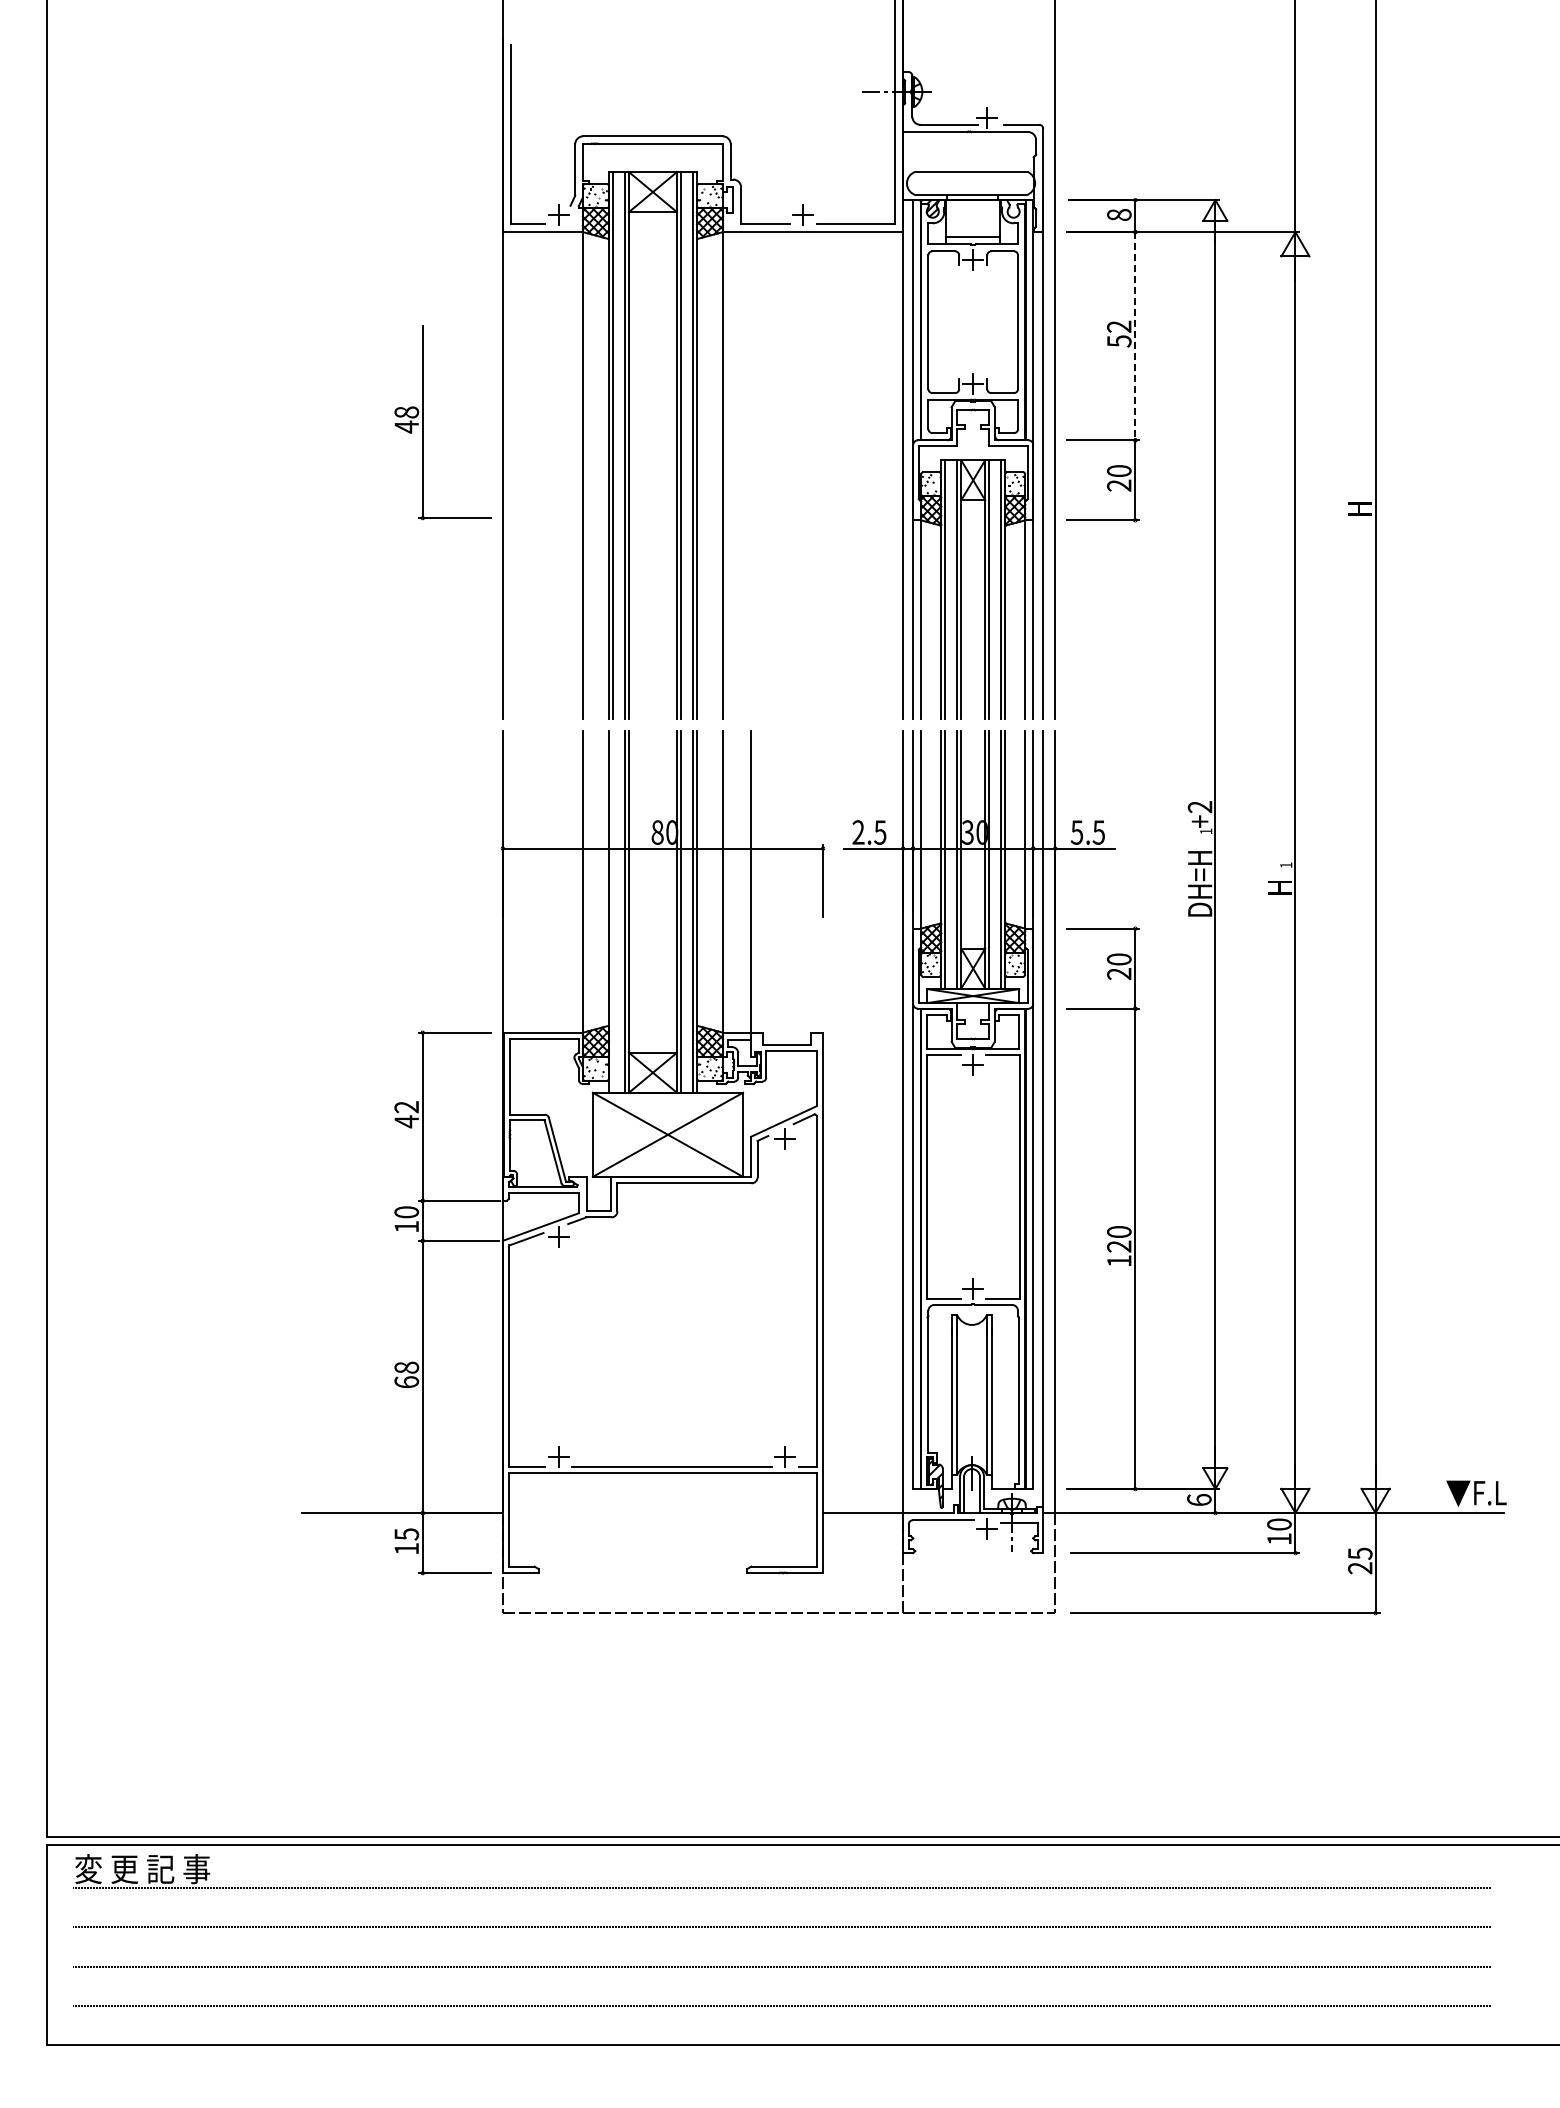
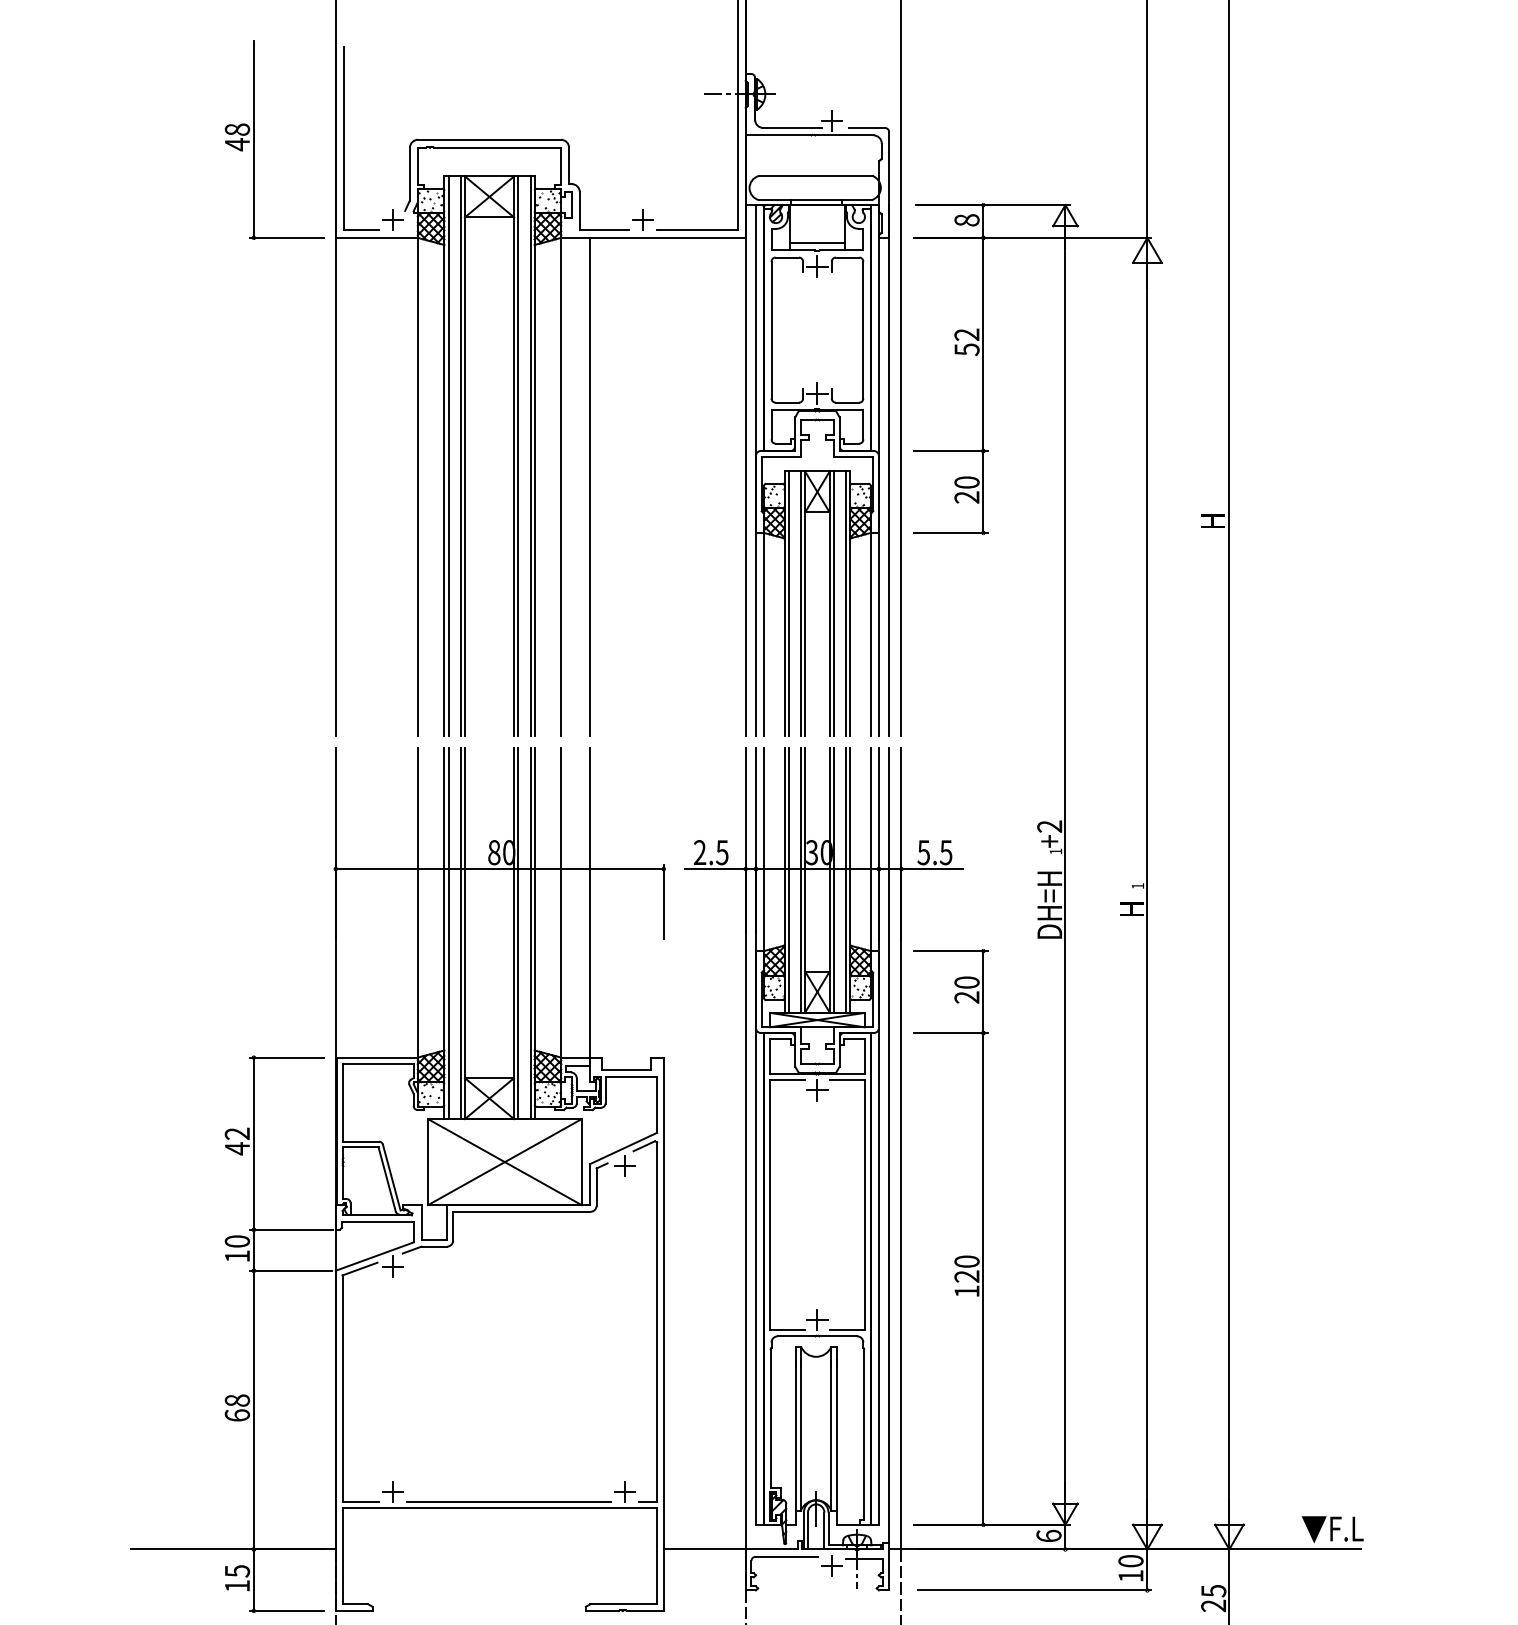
line: (1135, 336) -> (983, 344), dashed -> solid
part: (423, 422) -> (254, 139), moved
line: (751, 475) -> (590, 487), added
line: (612, 911) -> (448, 933), added

